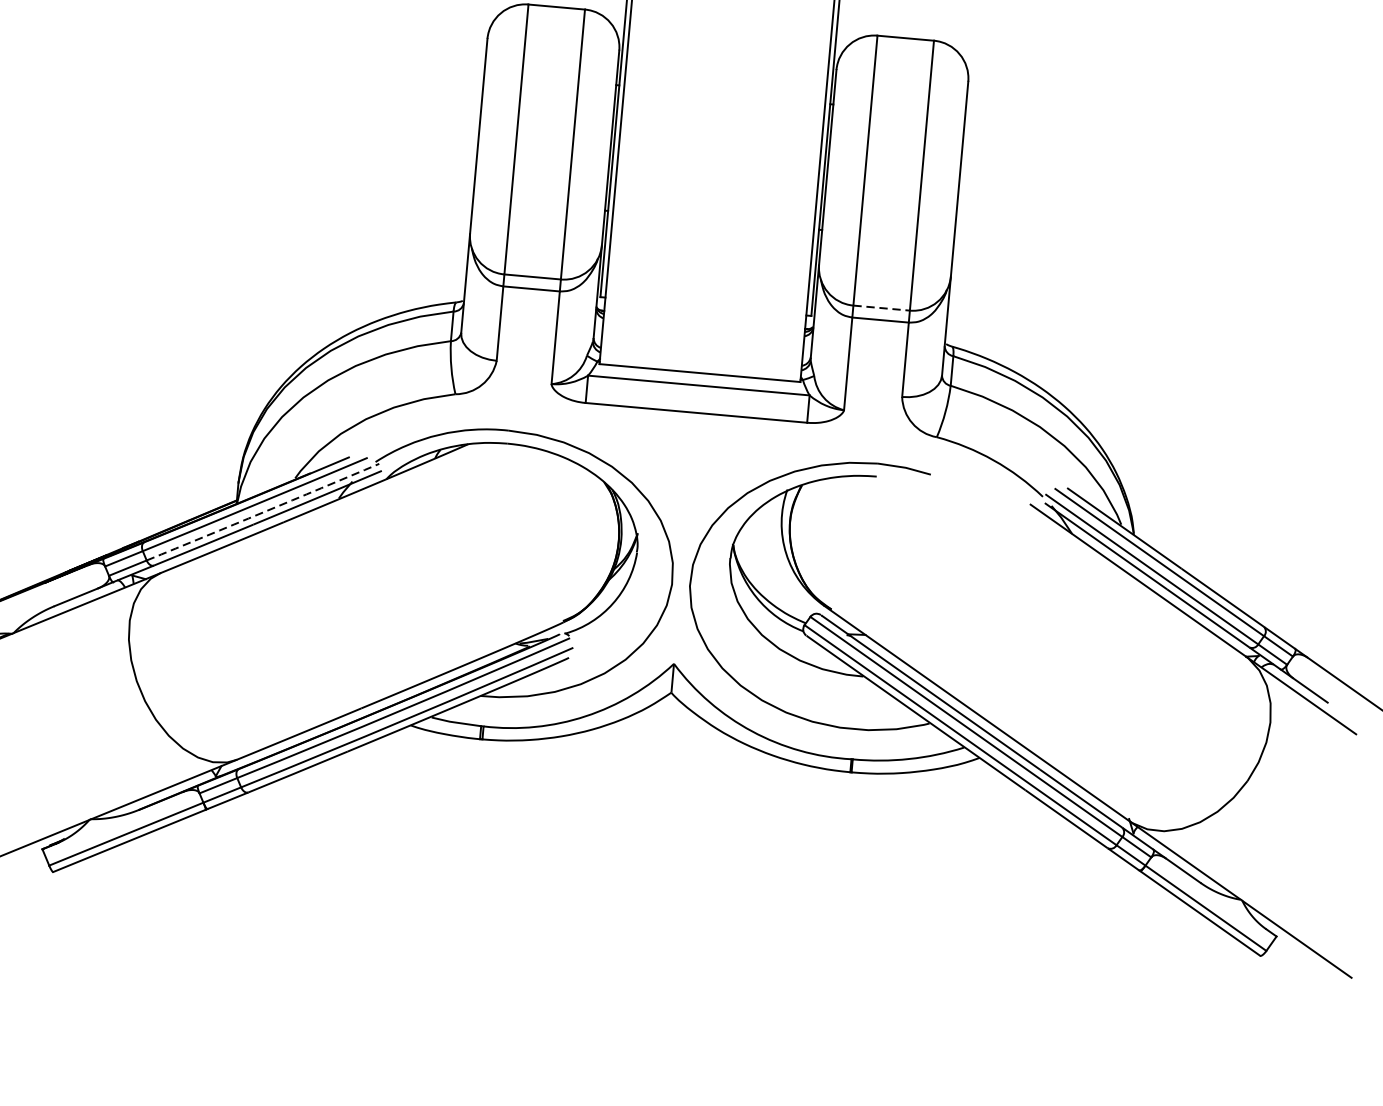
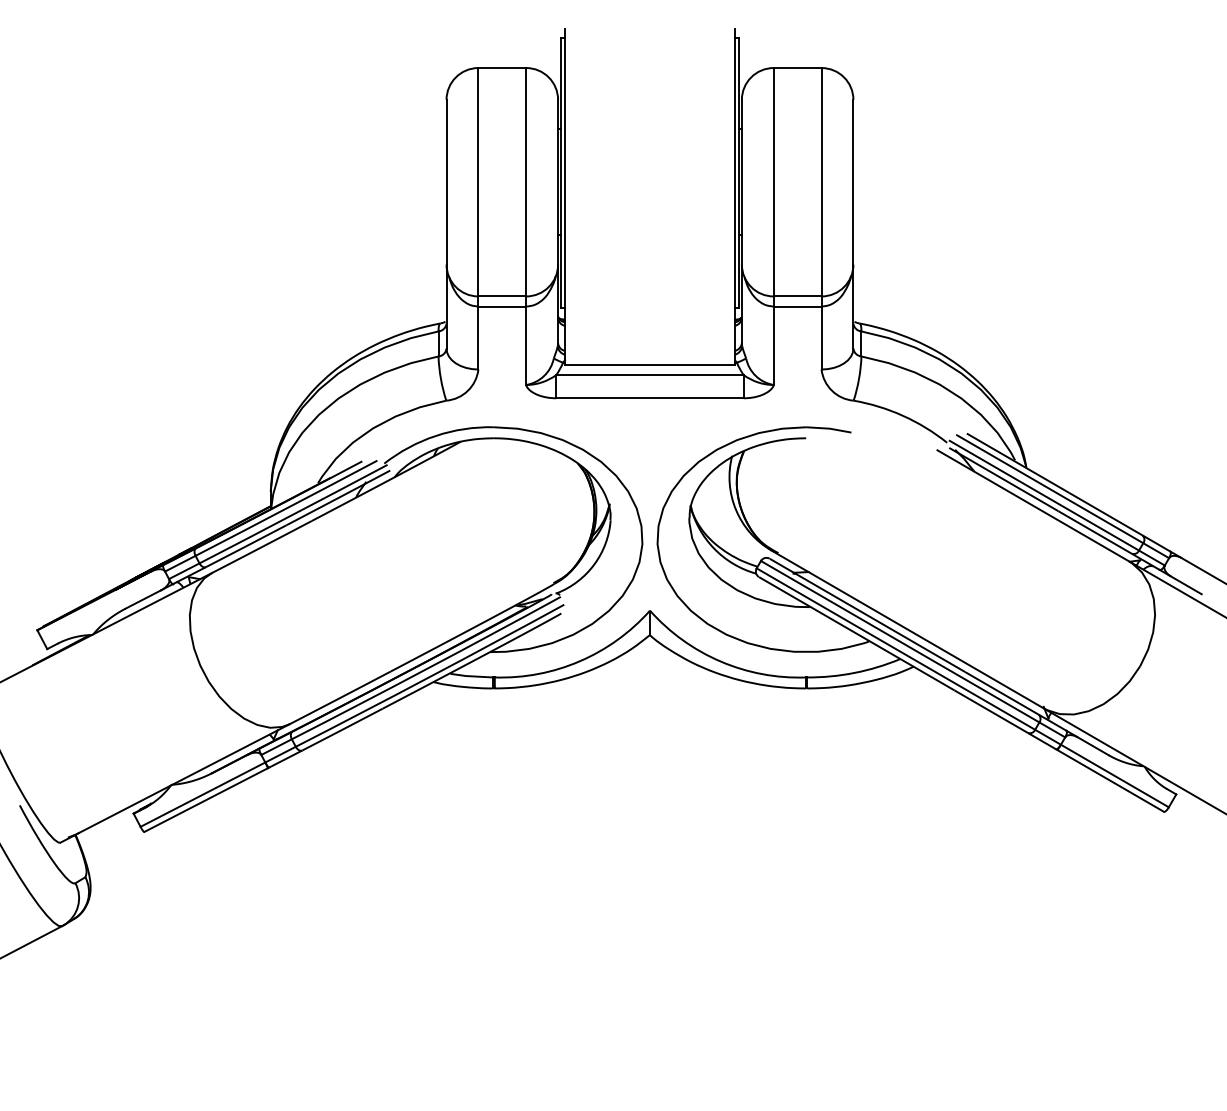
line: (881, 308) -> (797, 296), dashed -> solid
arc: (262, 512) -> (293, 514), dashed -> solid

